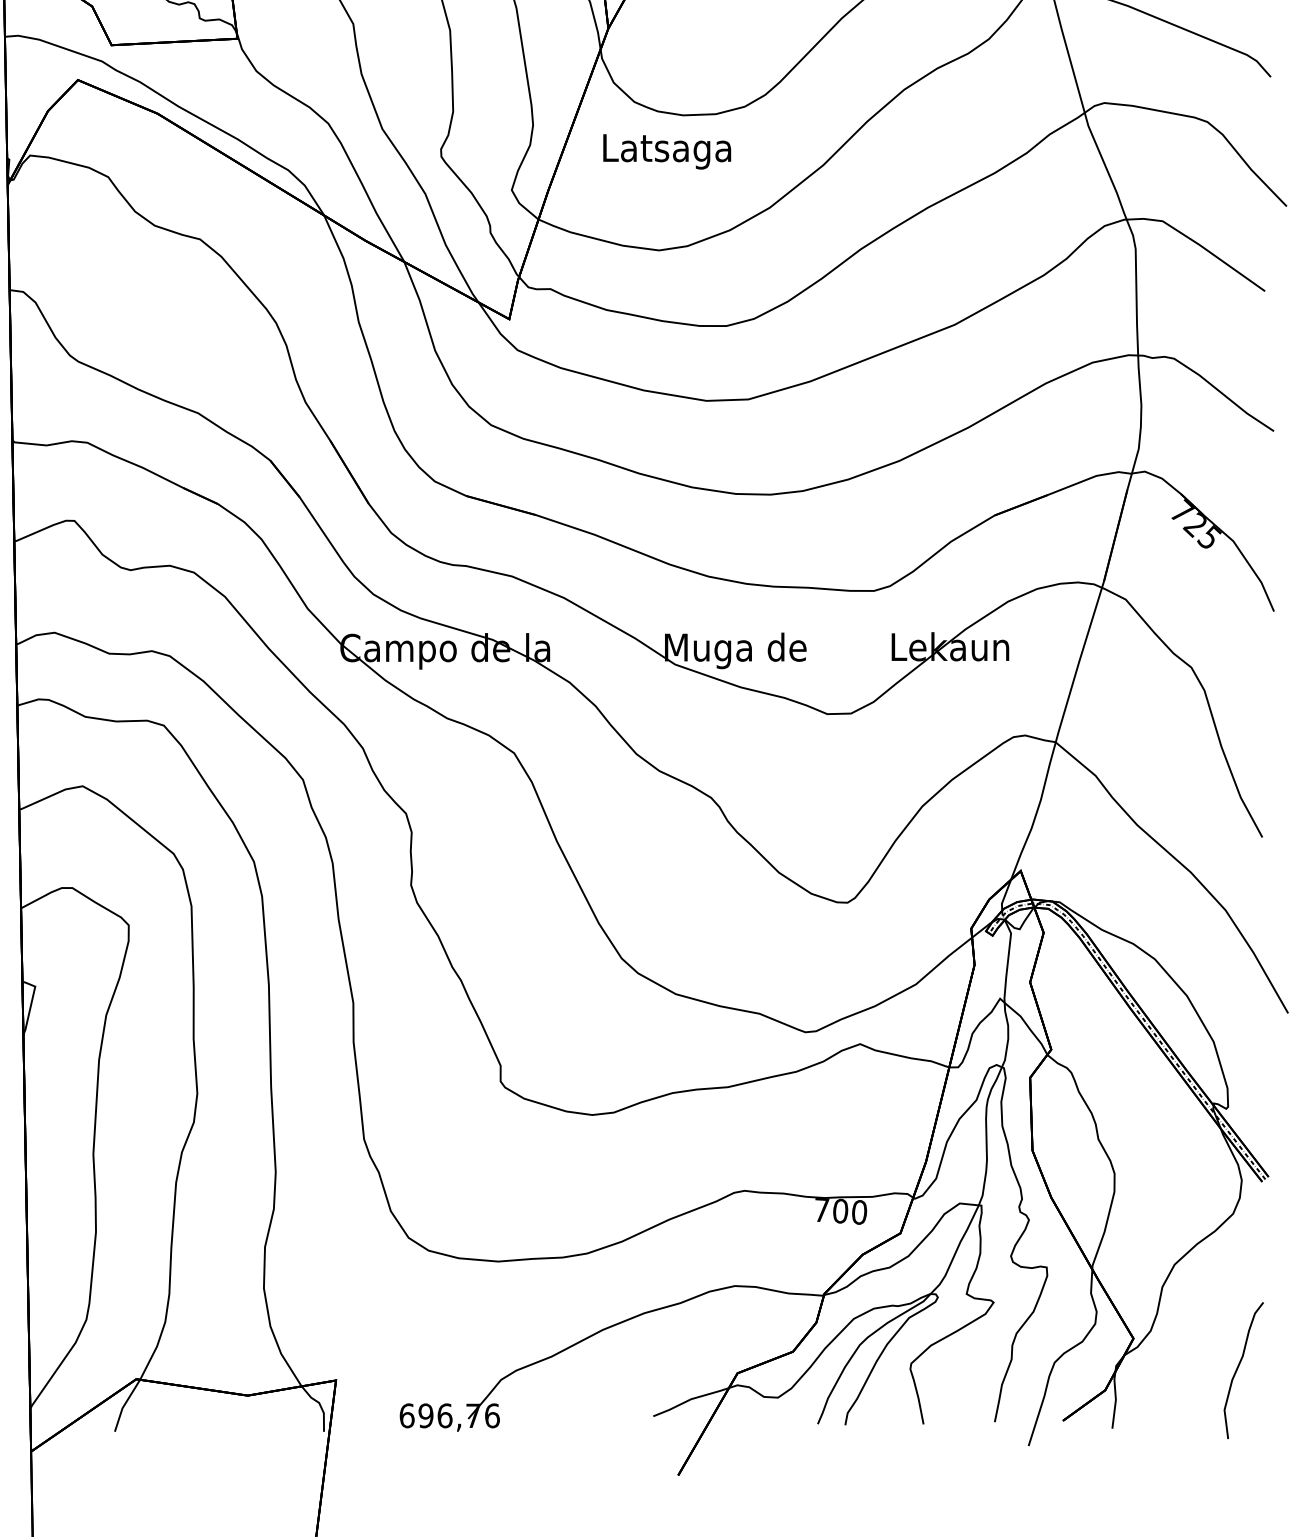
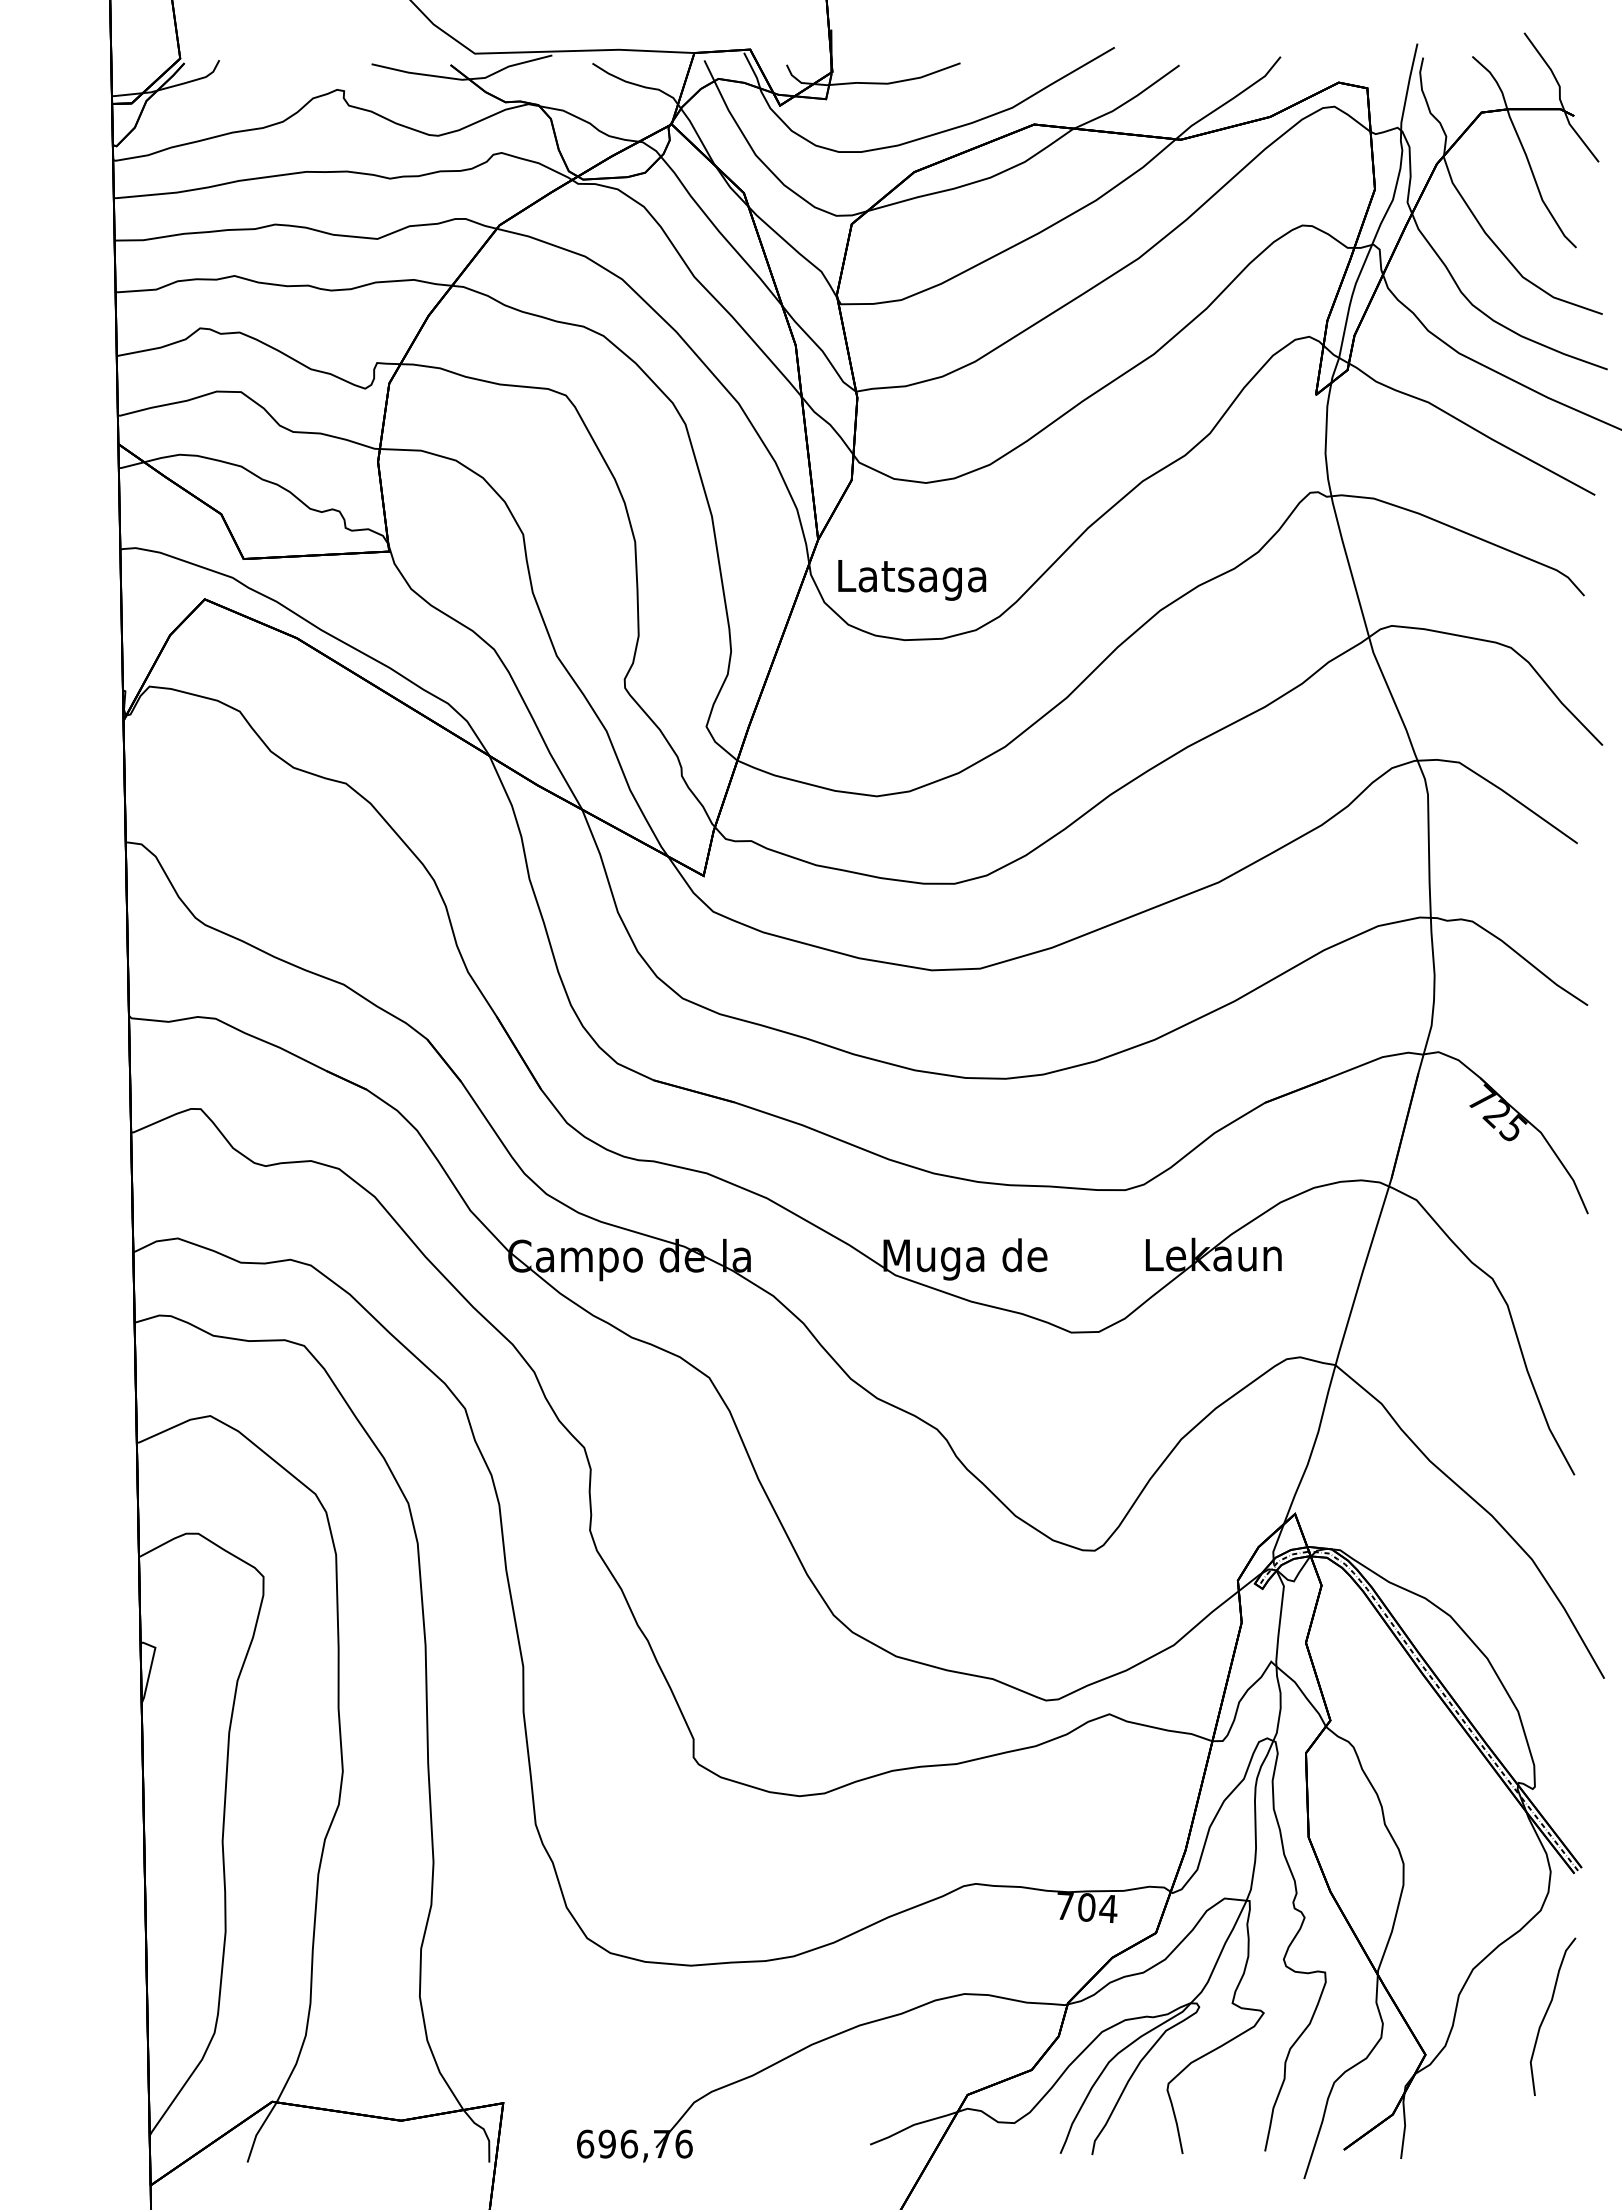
text: (667, 151) -> (912, 580), moved
text: (859, 1212) -> (1108, 1908), 700 -> 704
curve: (1238, 1369) -> (1546, 2015), moved

